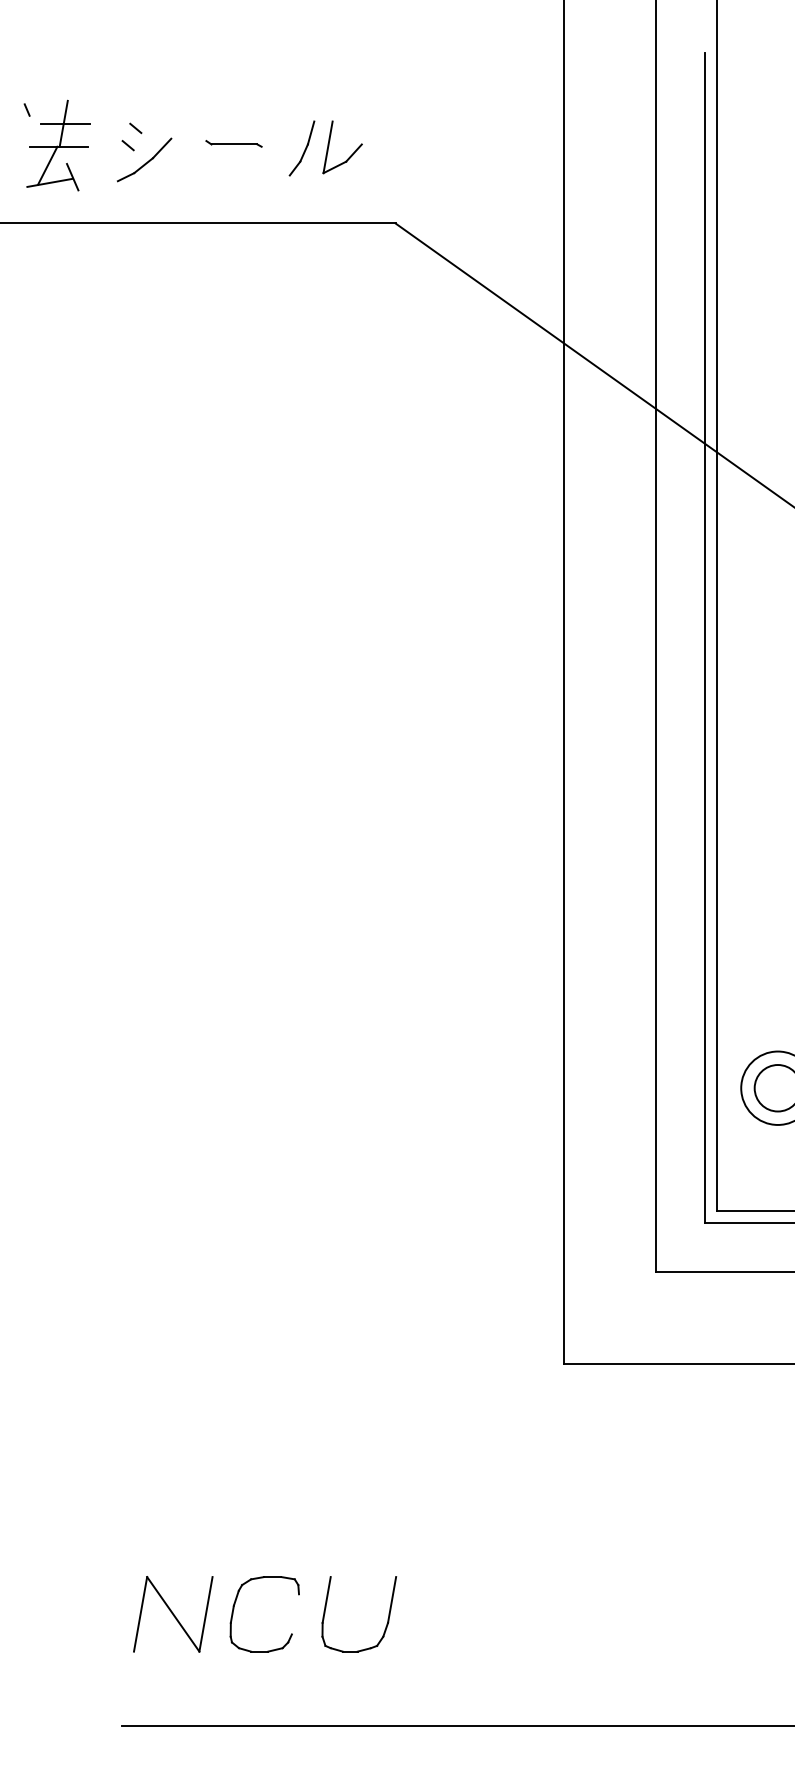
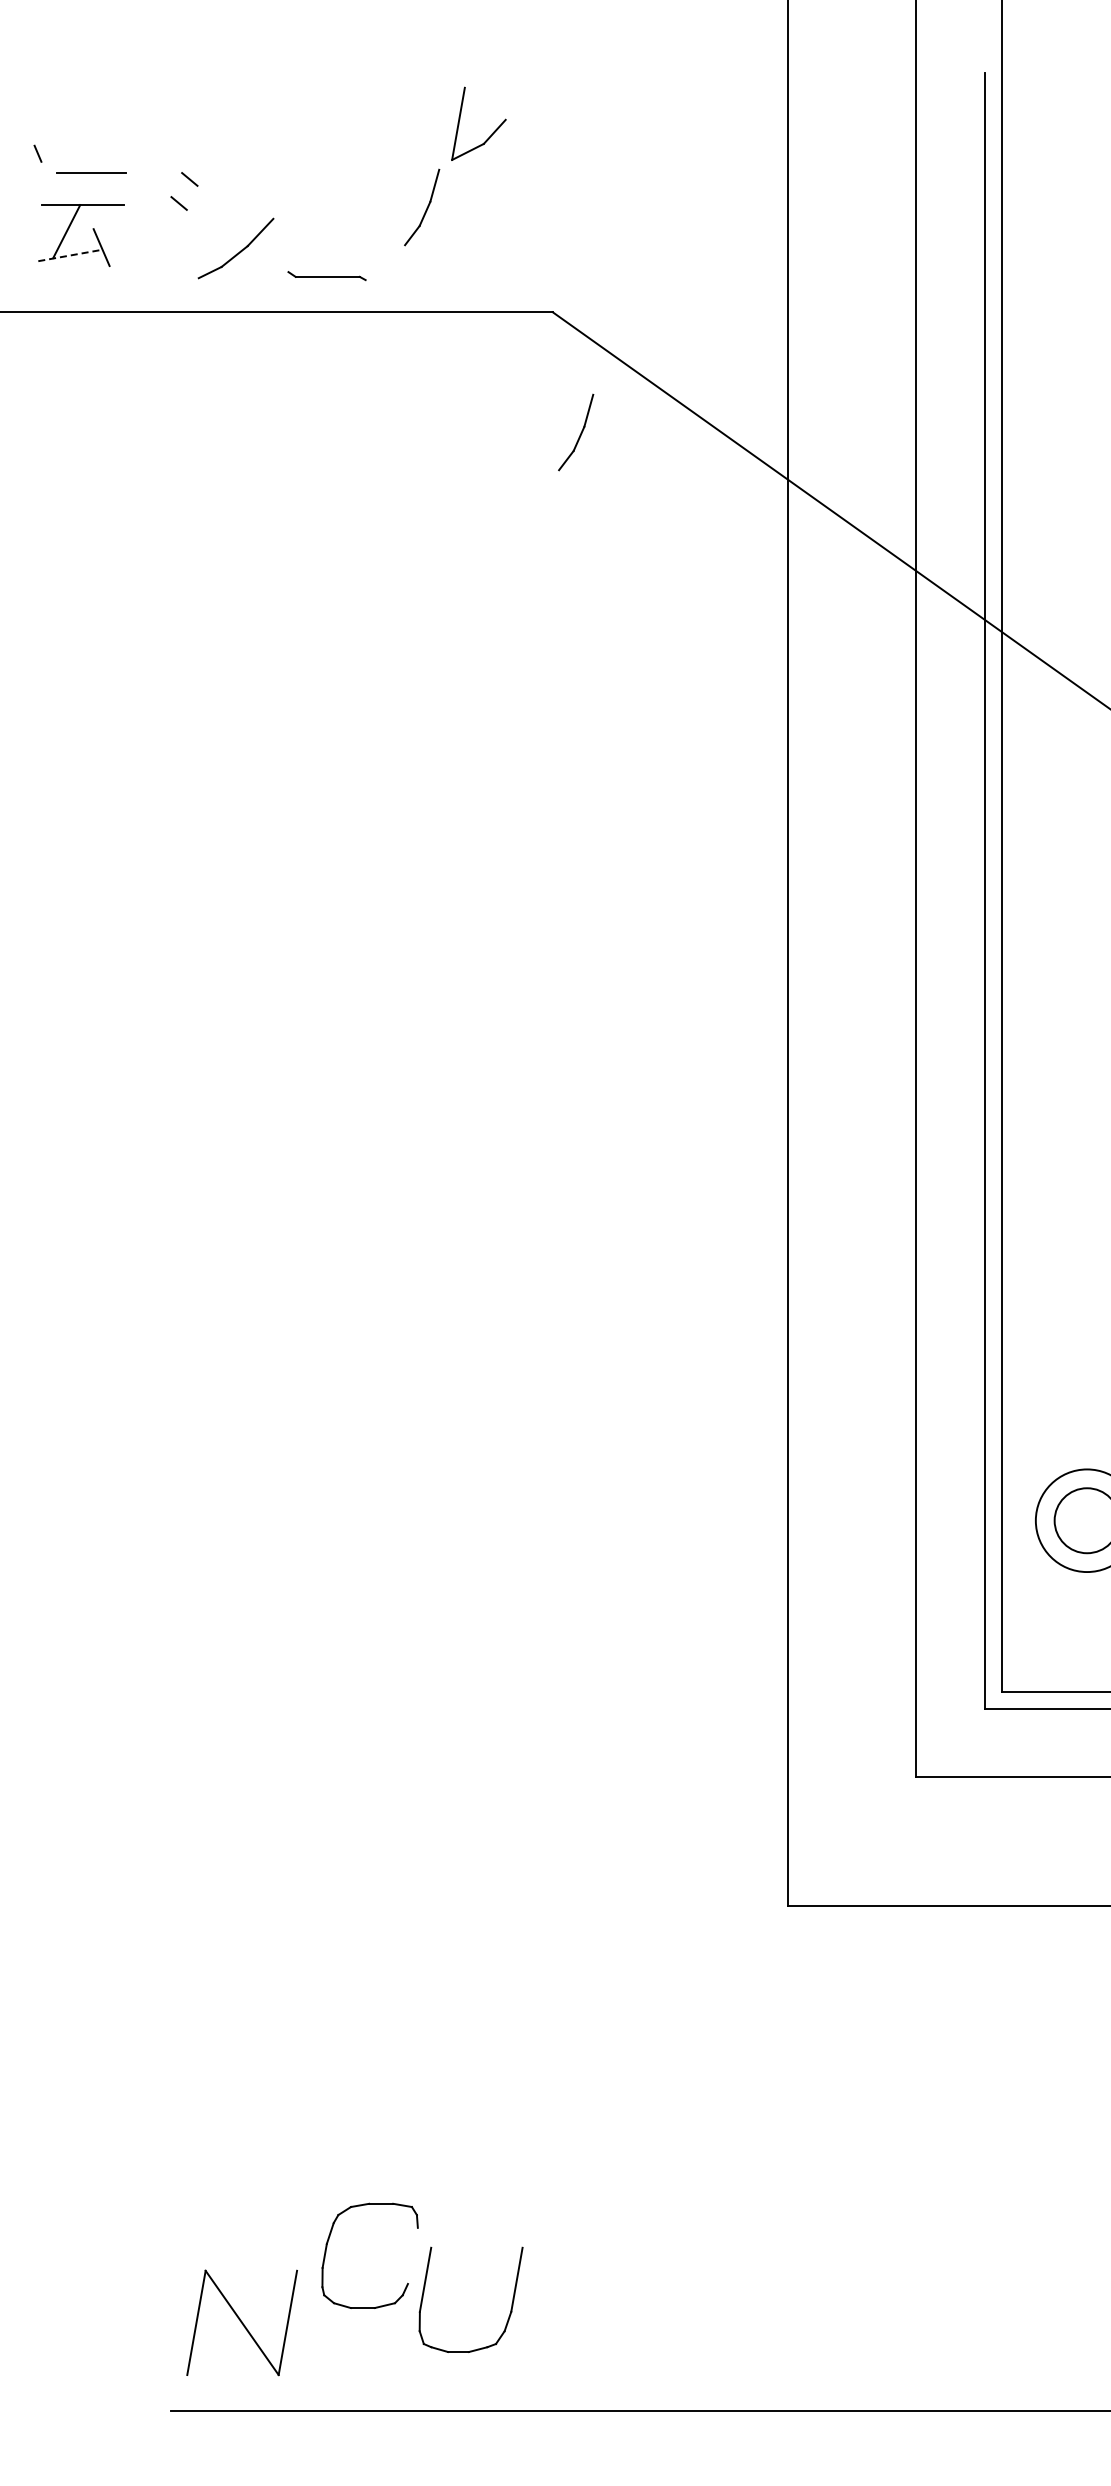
line: (63, 123) -> (88, 172), removed
part: (233, 144) -> (326, 276), moved
part: (352, 153) -> (492, 132), moved
part: (144, 159) -> (235, 248), moved
line: (49, 182) -> (69, 255), solid -> dashed
part: (412, 309) -> (576, 432), added
part: (172, 1614) -> (241, 2322), moved
part: (388, 1616) -> (511, 2303), moved

